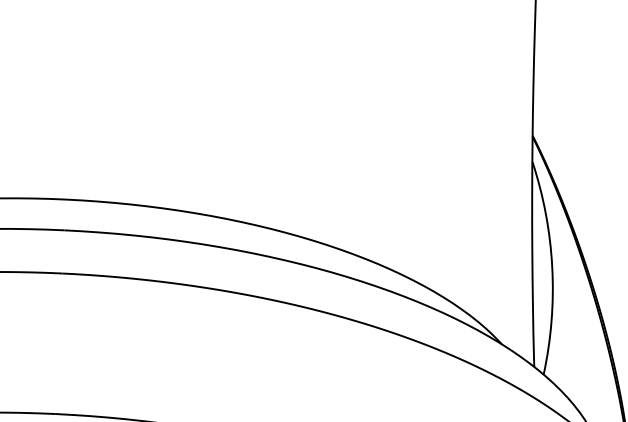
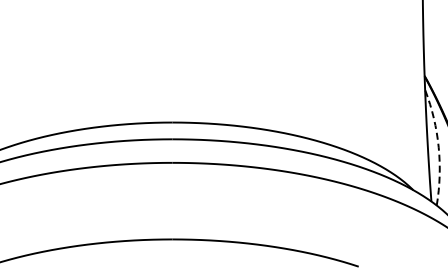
arc: (551, 268) -> (438, 147), solid -> dashed

